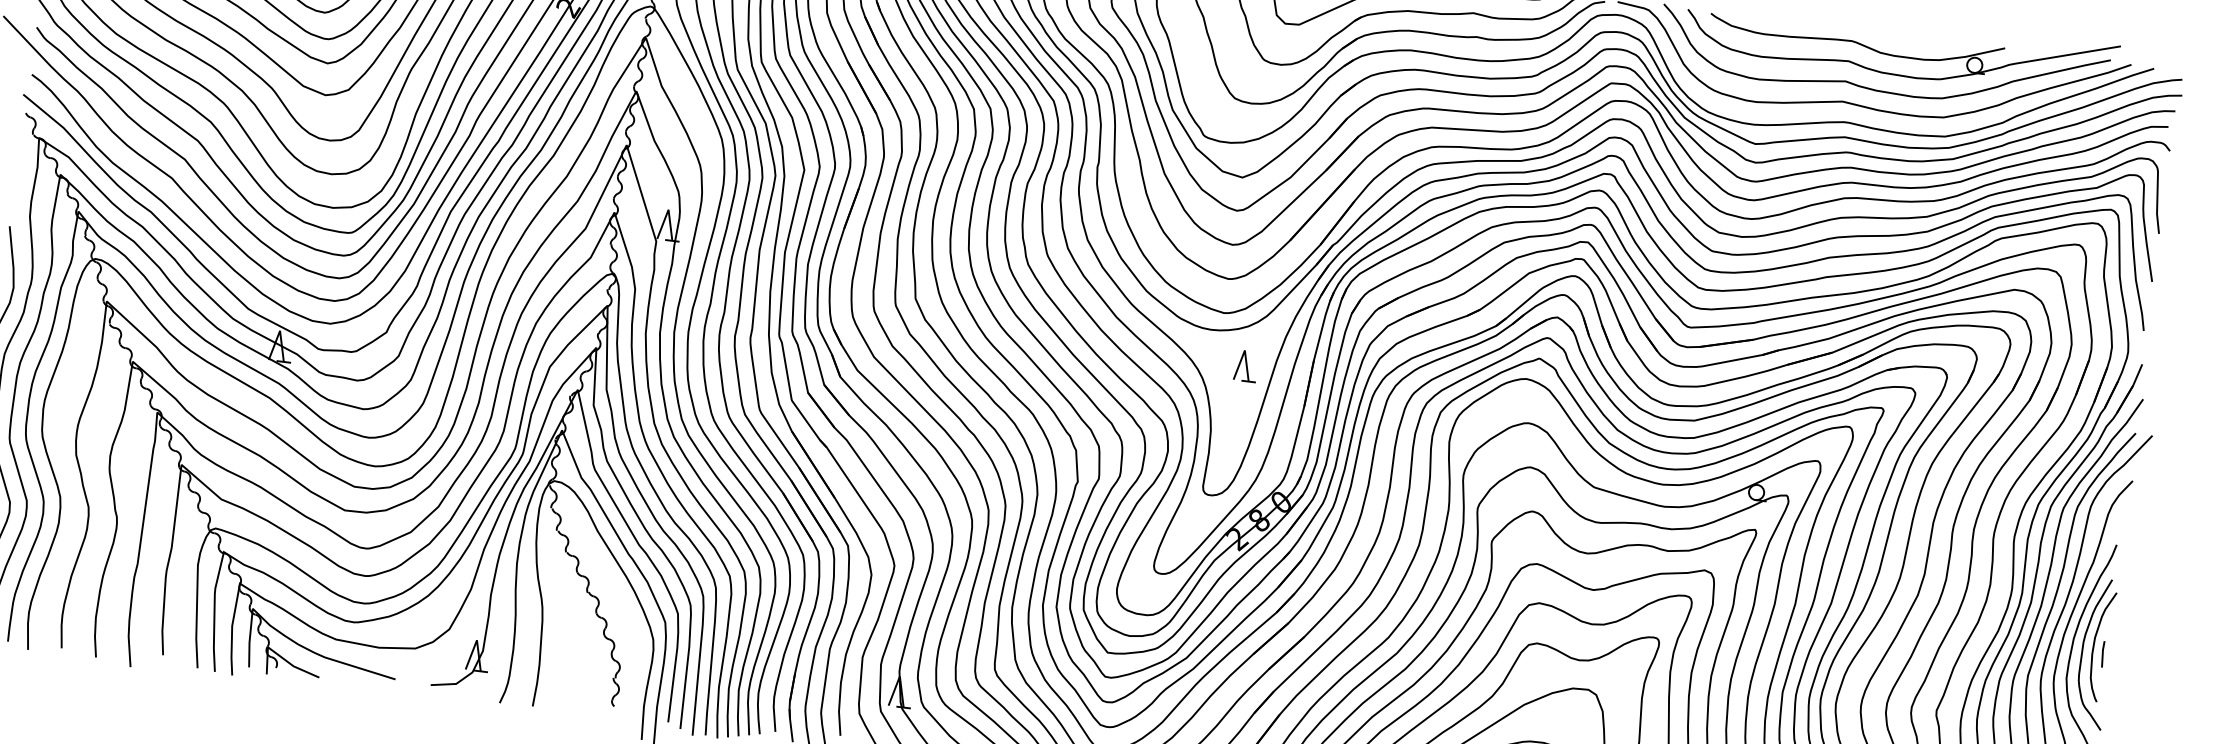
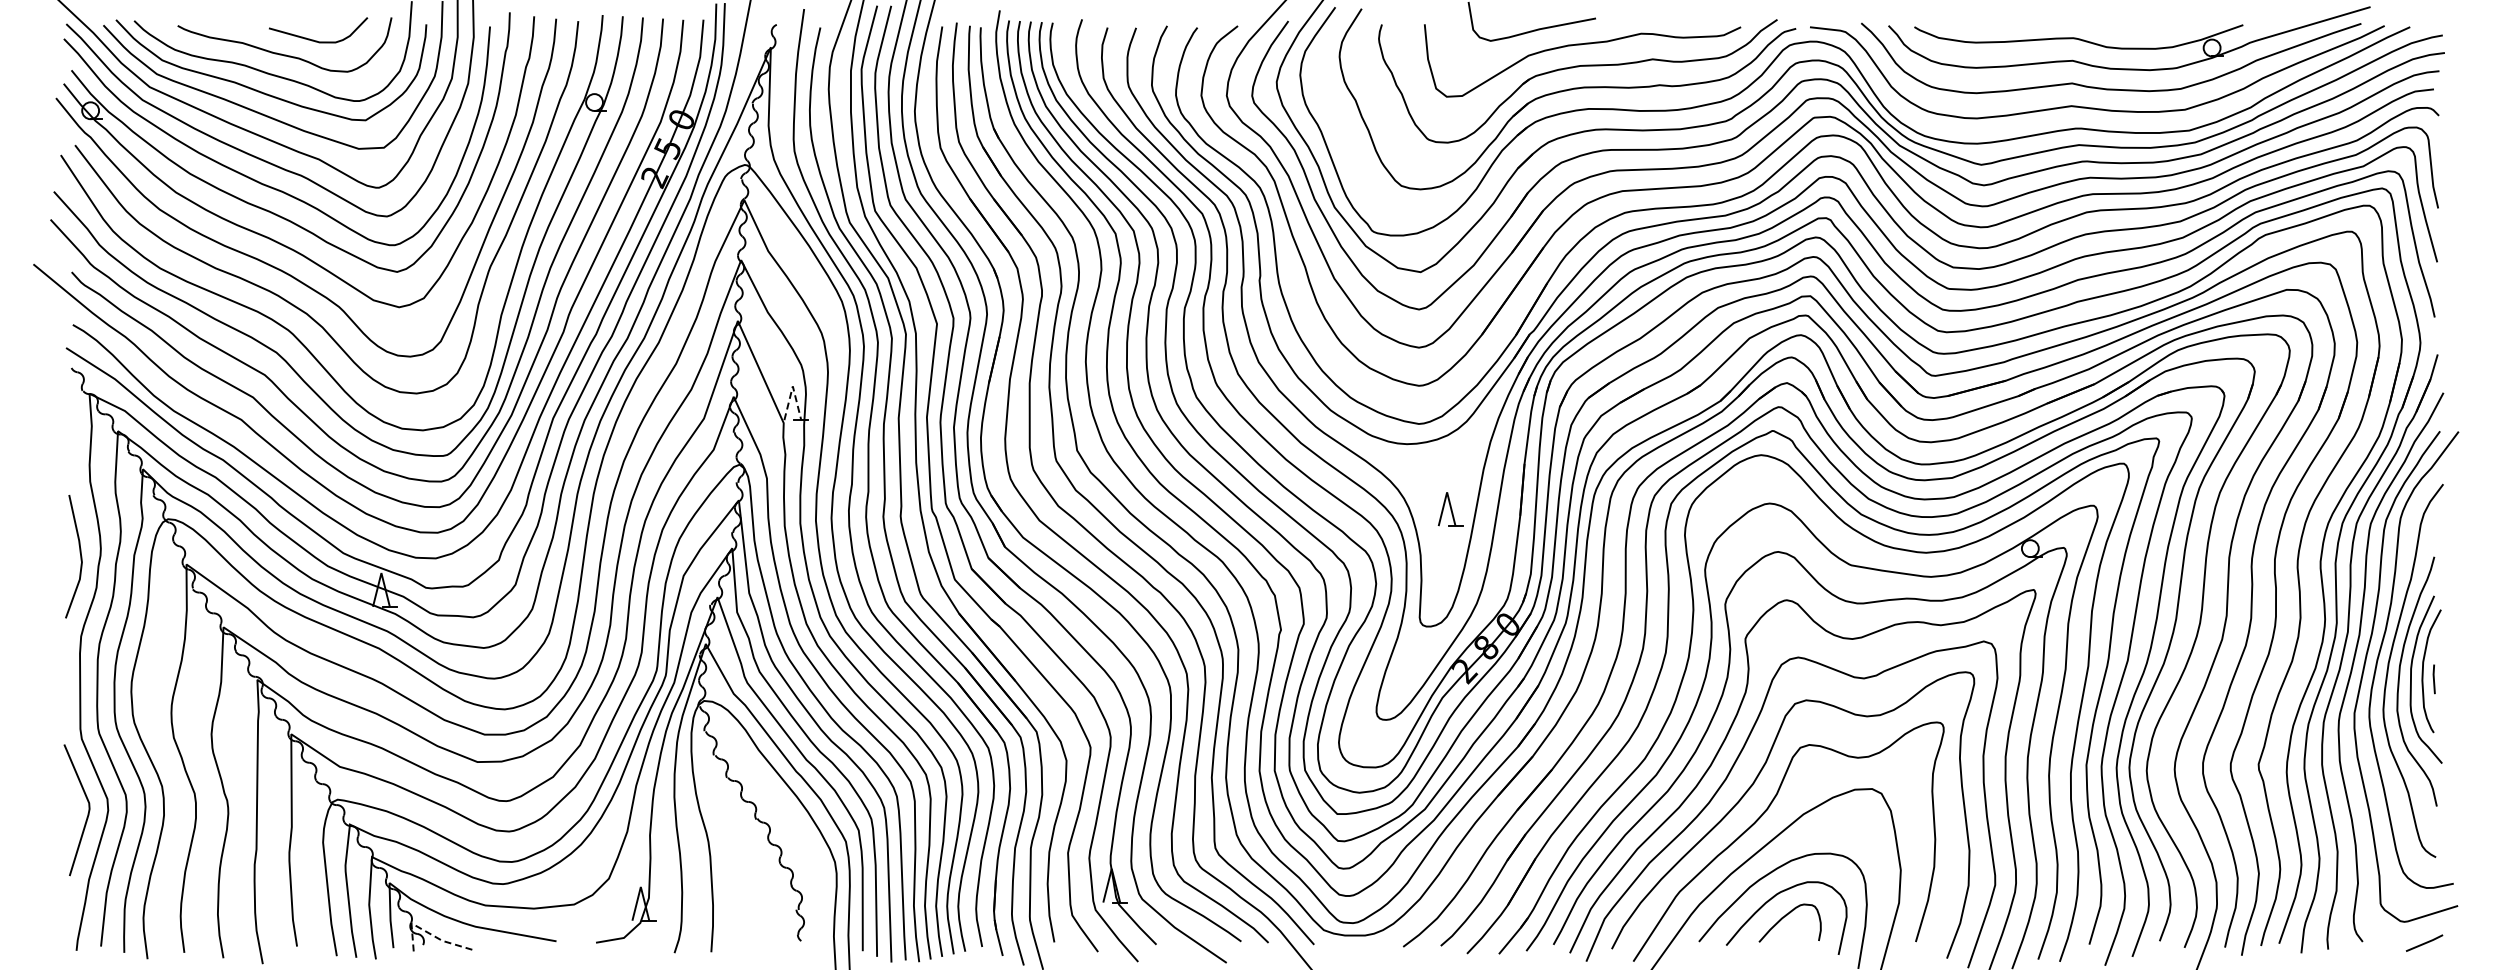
line: (668, 209) -> (792, 386), solid -> dashed
part: (1246, 366) -> (1450, 509), moved
line: (280, 657) -> (426, 932), solid -> dashed

